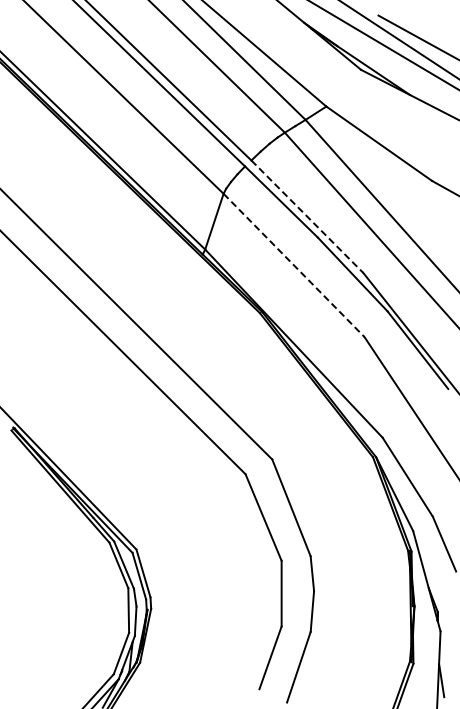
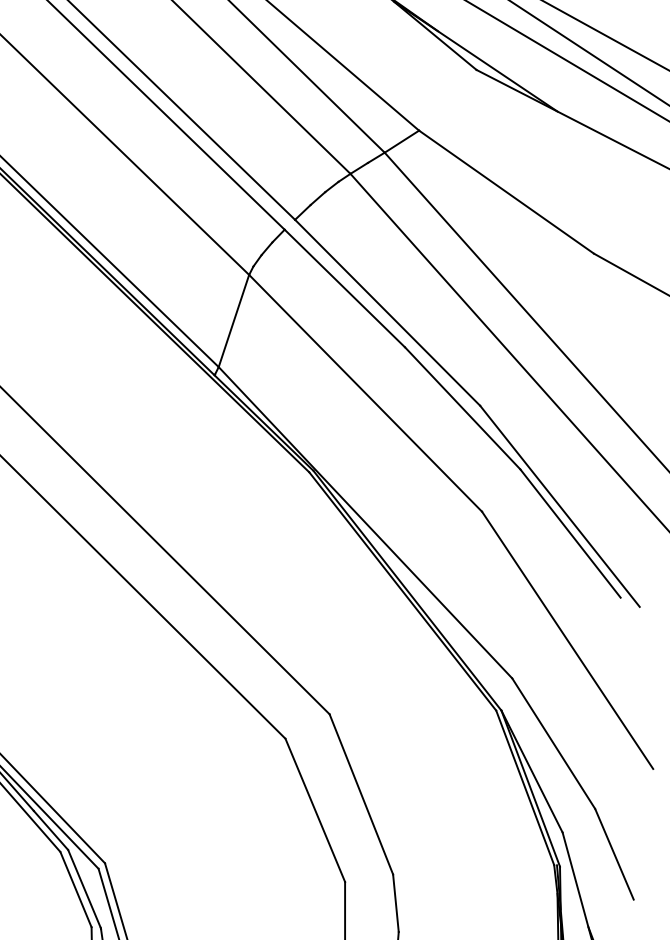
line: (307, 217) -> (387, 314), dashed -> solid
line: (294, 265) -> (366, 393), dashed -> solid

